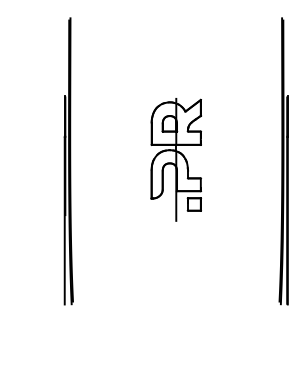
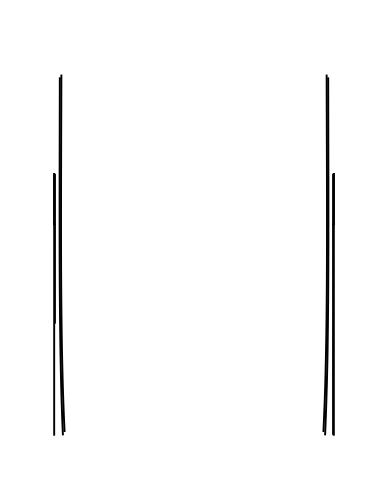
part: (175, 159) -> (193, 252), removed

